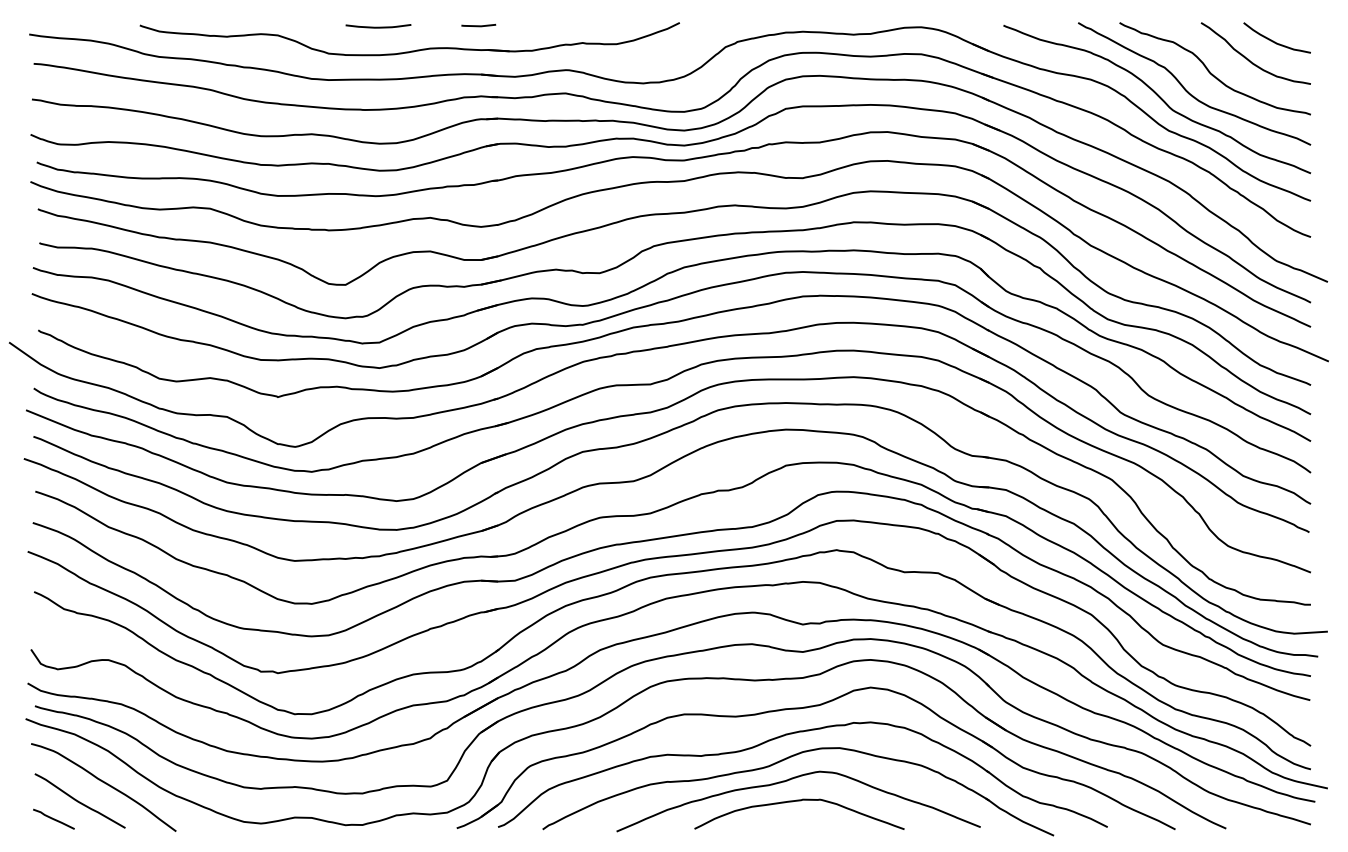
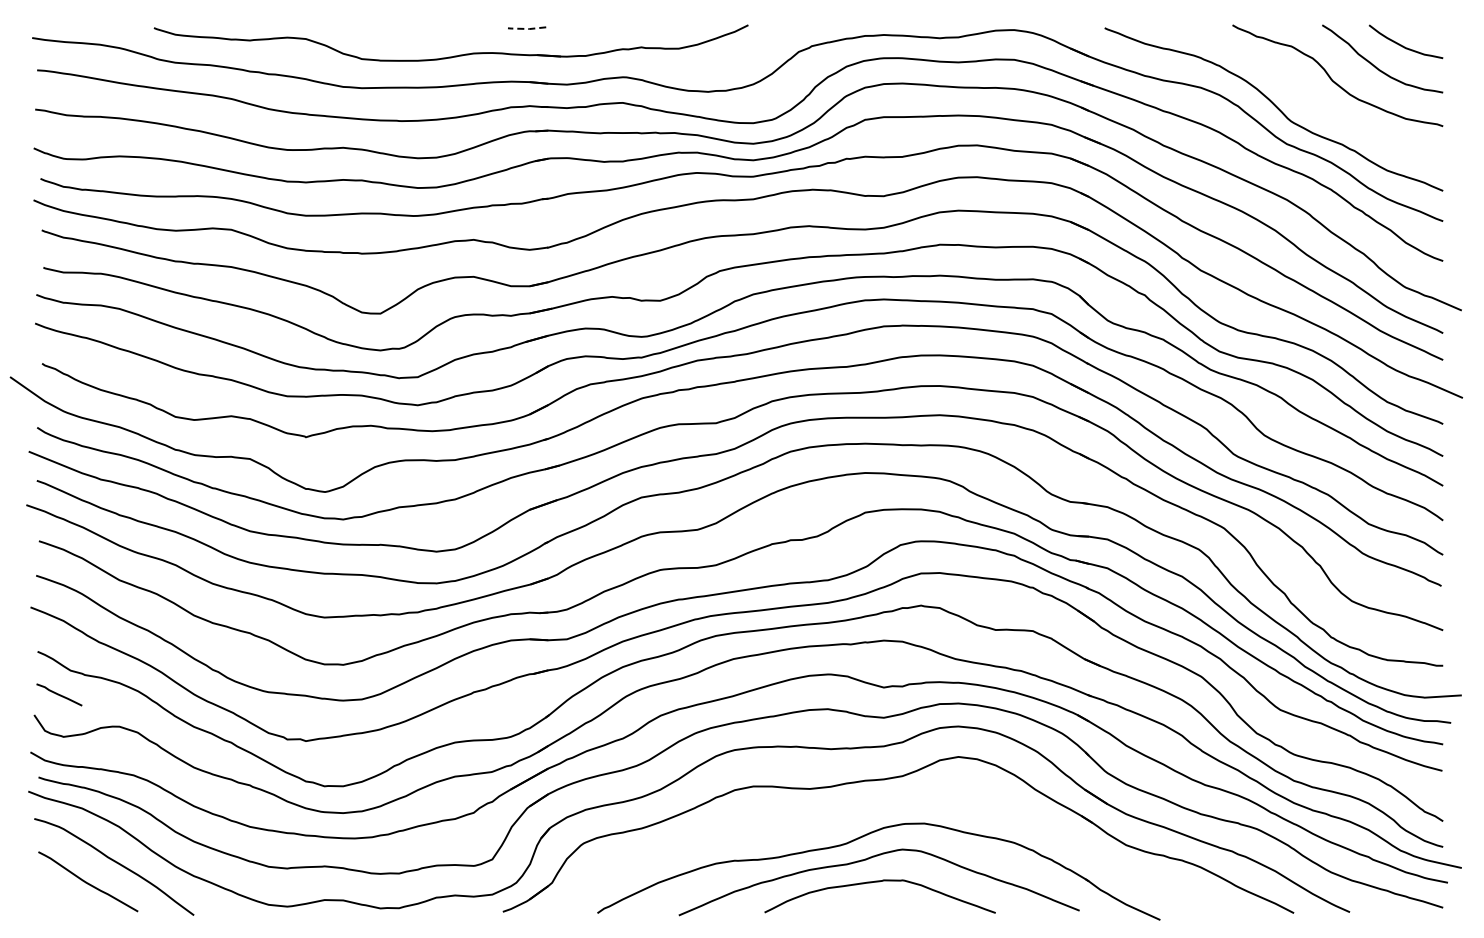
line: (478, 25) -> (526, 28), solid -> dashed
curve: (378, 26) -> (416, 29), removed
curve: (1185, 88) -> (1305, 97), removed
part: (792, 734) -> (872, 808), removed
line: (54, 818) -> (59, 694), moved

